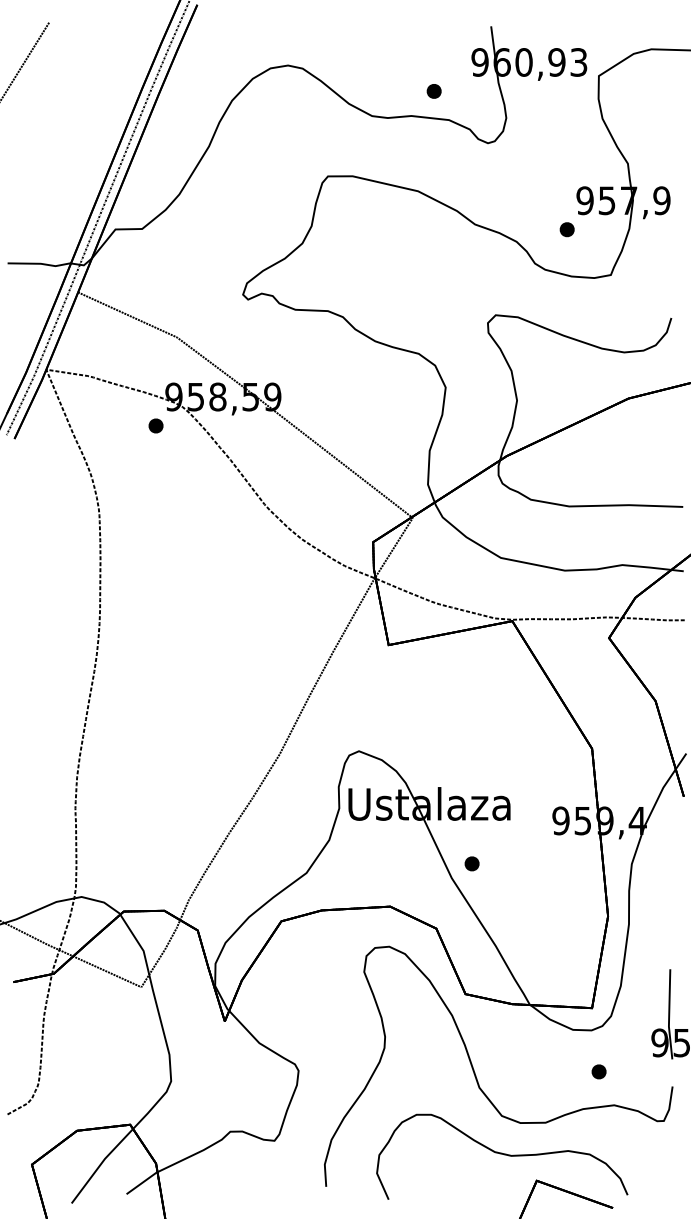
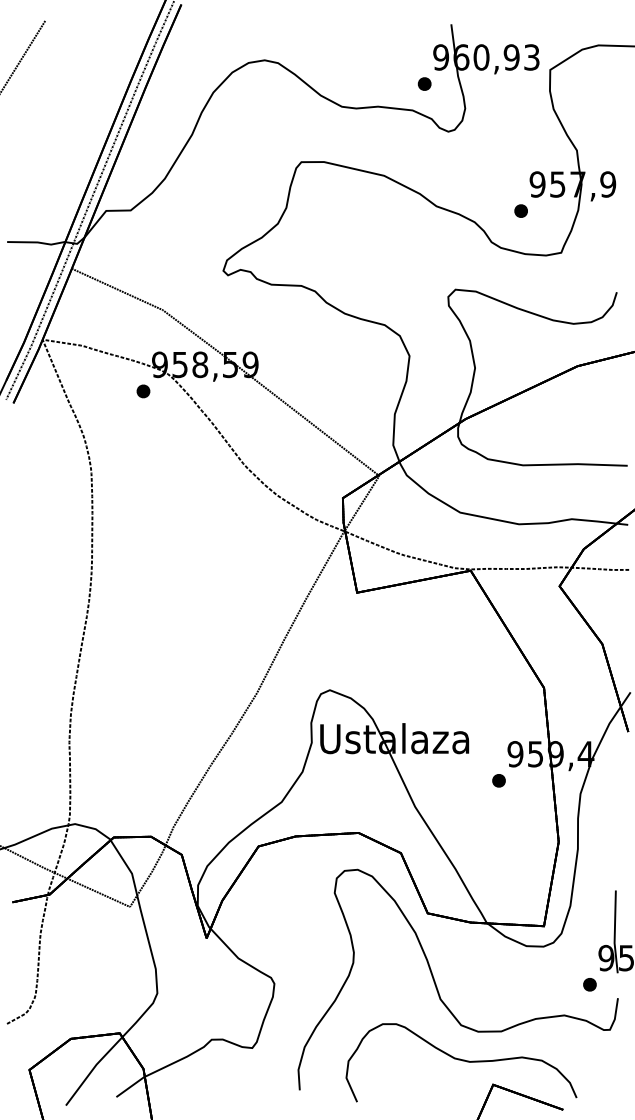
part: (433, 91) -> (424, 84), moved
part: (471, 863) -> (498, 780), moved
part: (598, 1071) -> (589, 984), moved

